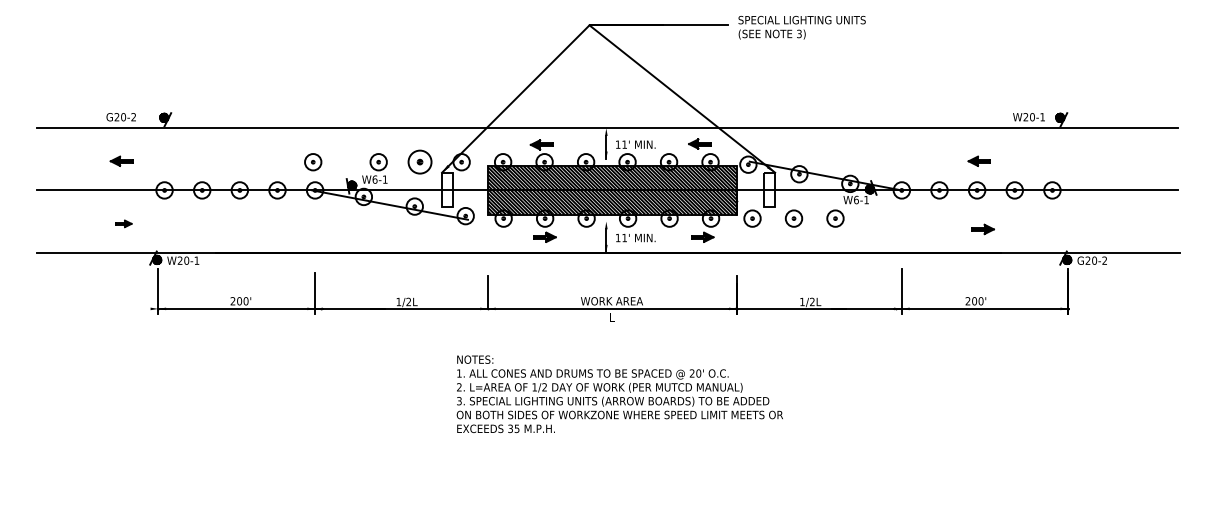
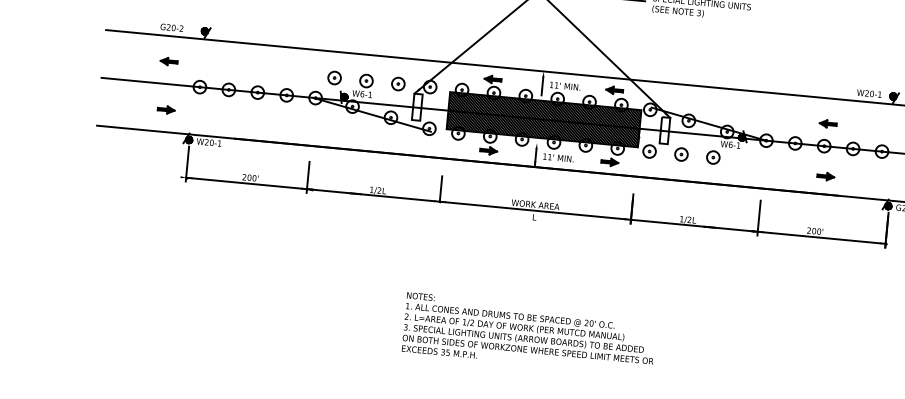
part: (313, 162) -> (334, 78), moved
part: (420, 162) -> (398, 84), size x0.71
part: (123, 223) -> (165, 109), size x1.43
text: (619, 394) -> (529, 333), moved

